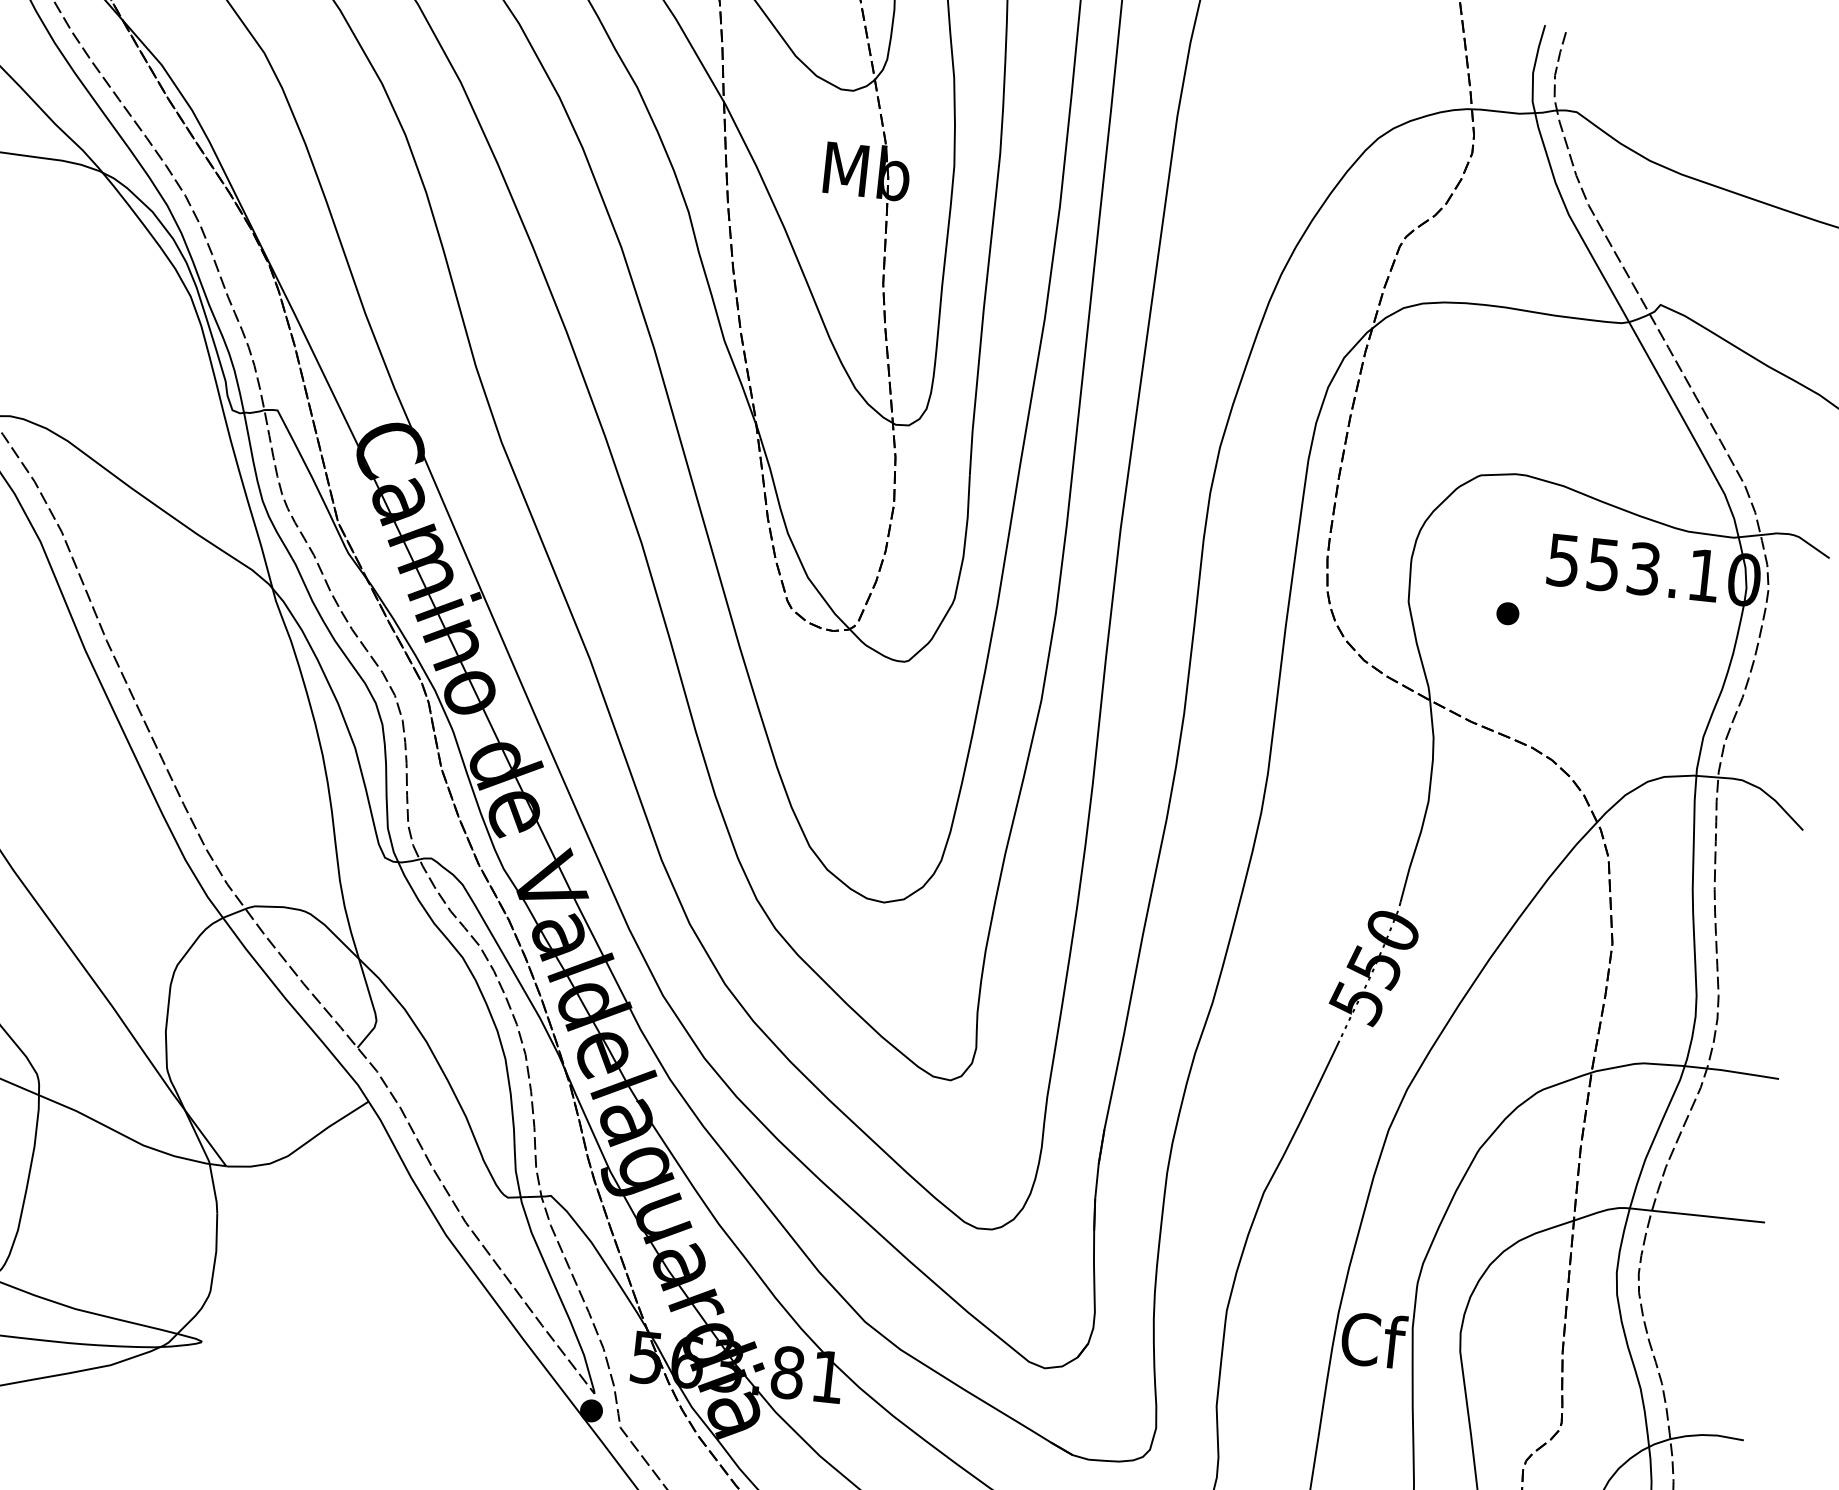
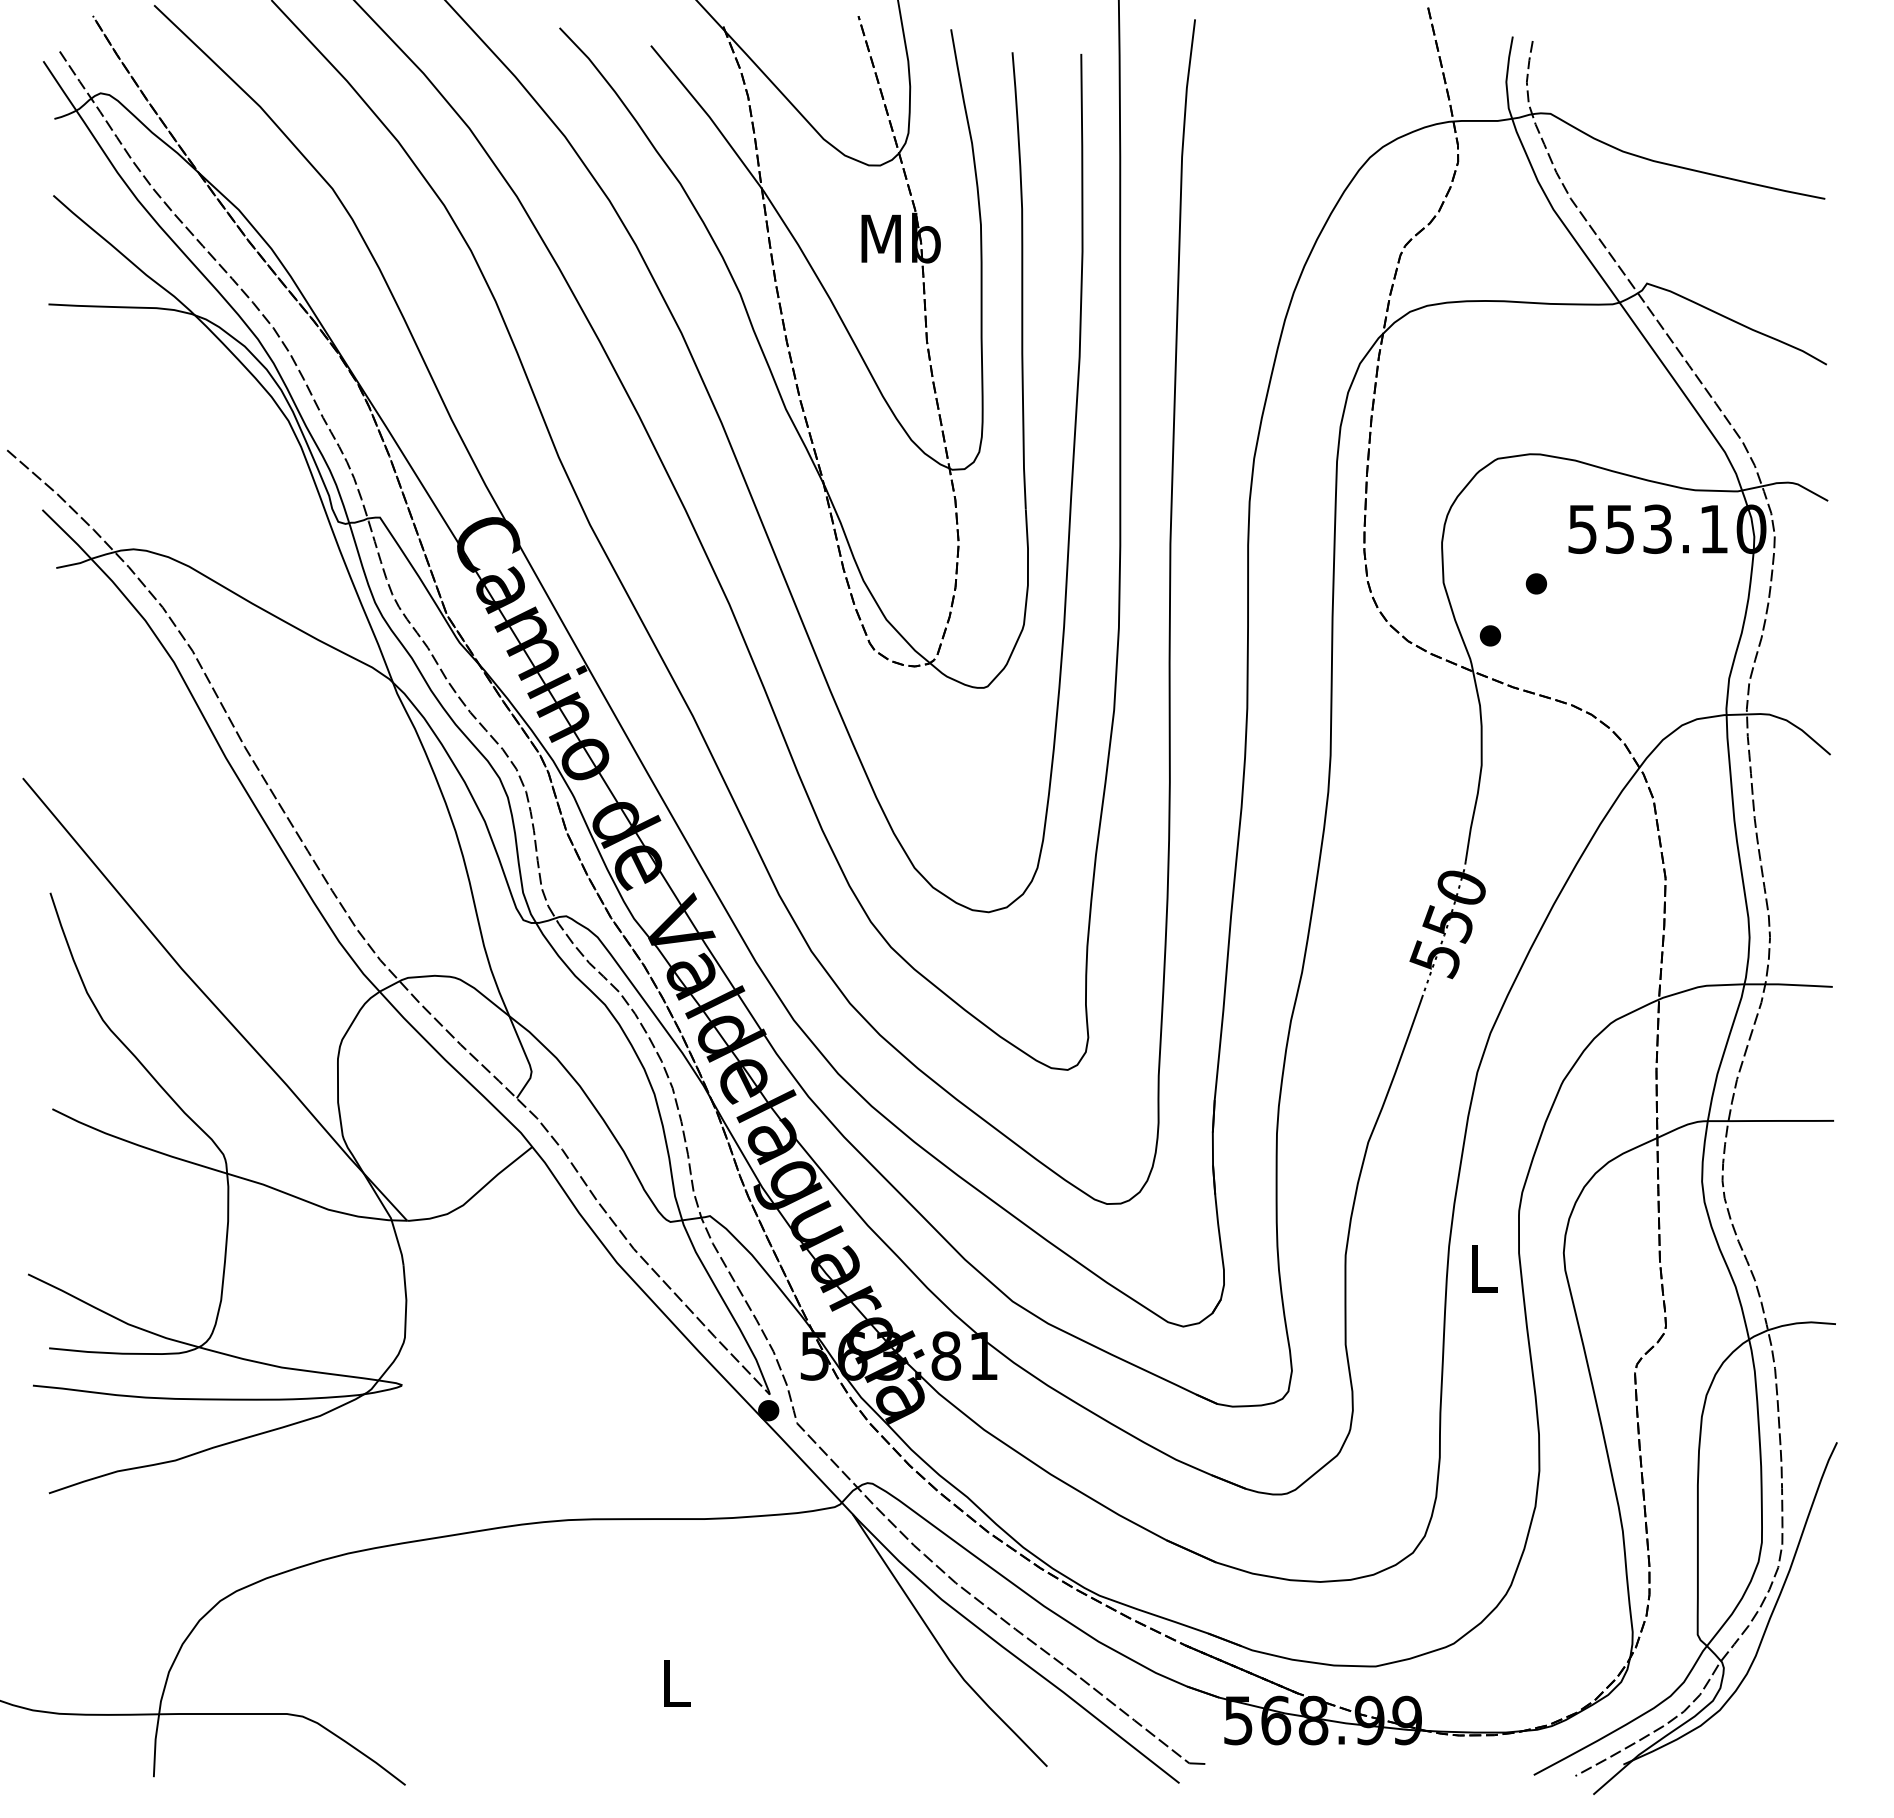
part: (1452, 663) -> (1490, 635), added
text: (1374, 1339) -> (1484, 1267), Cf -> L

